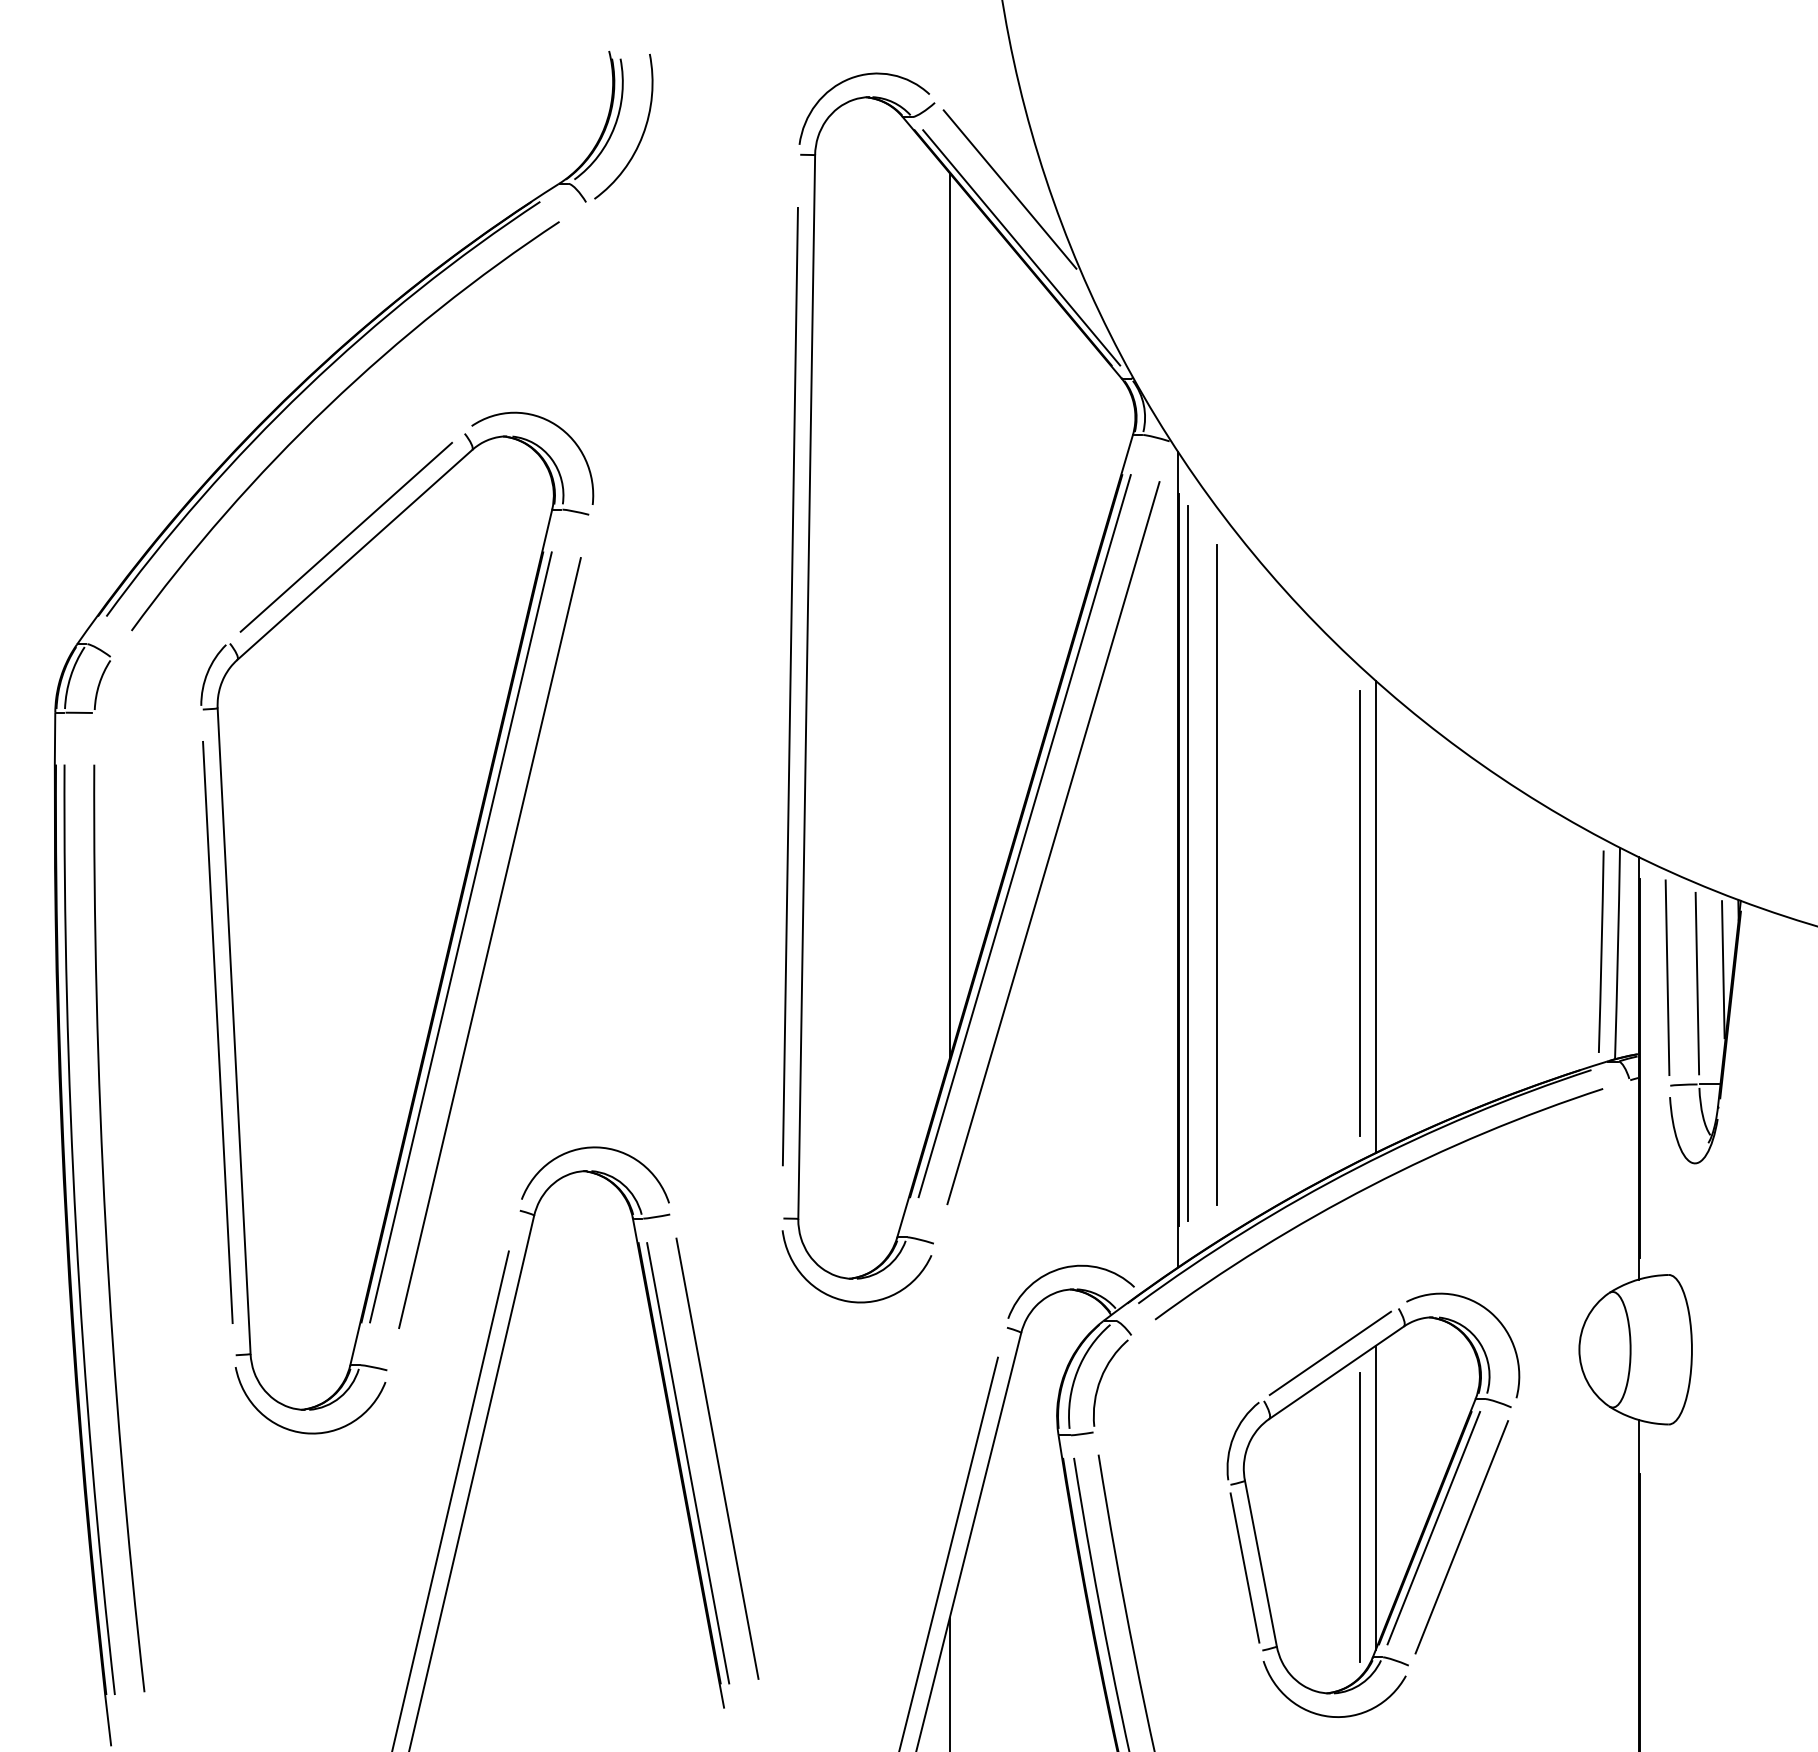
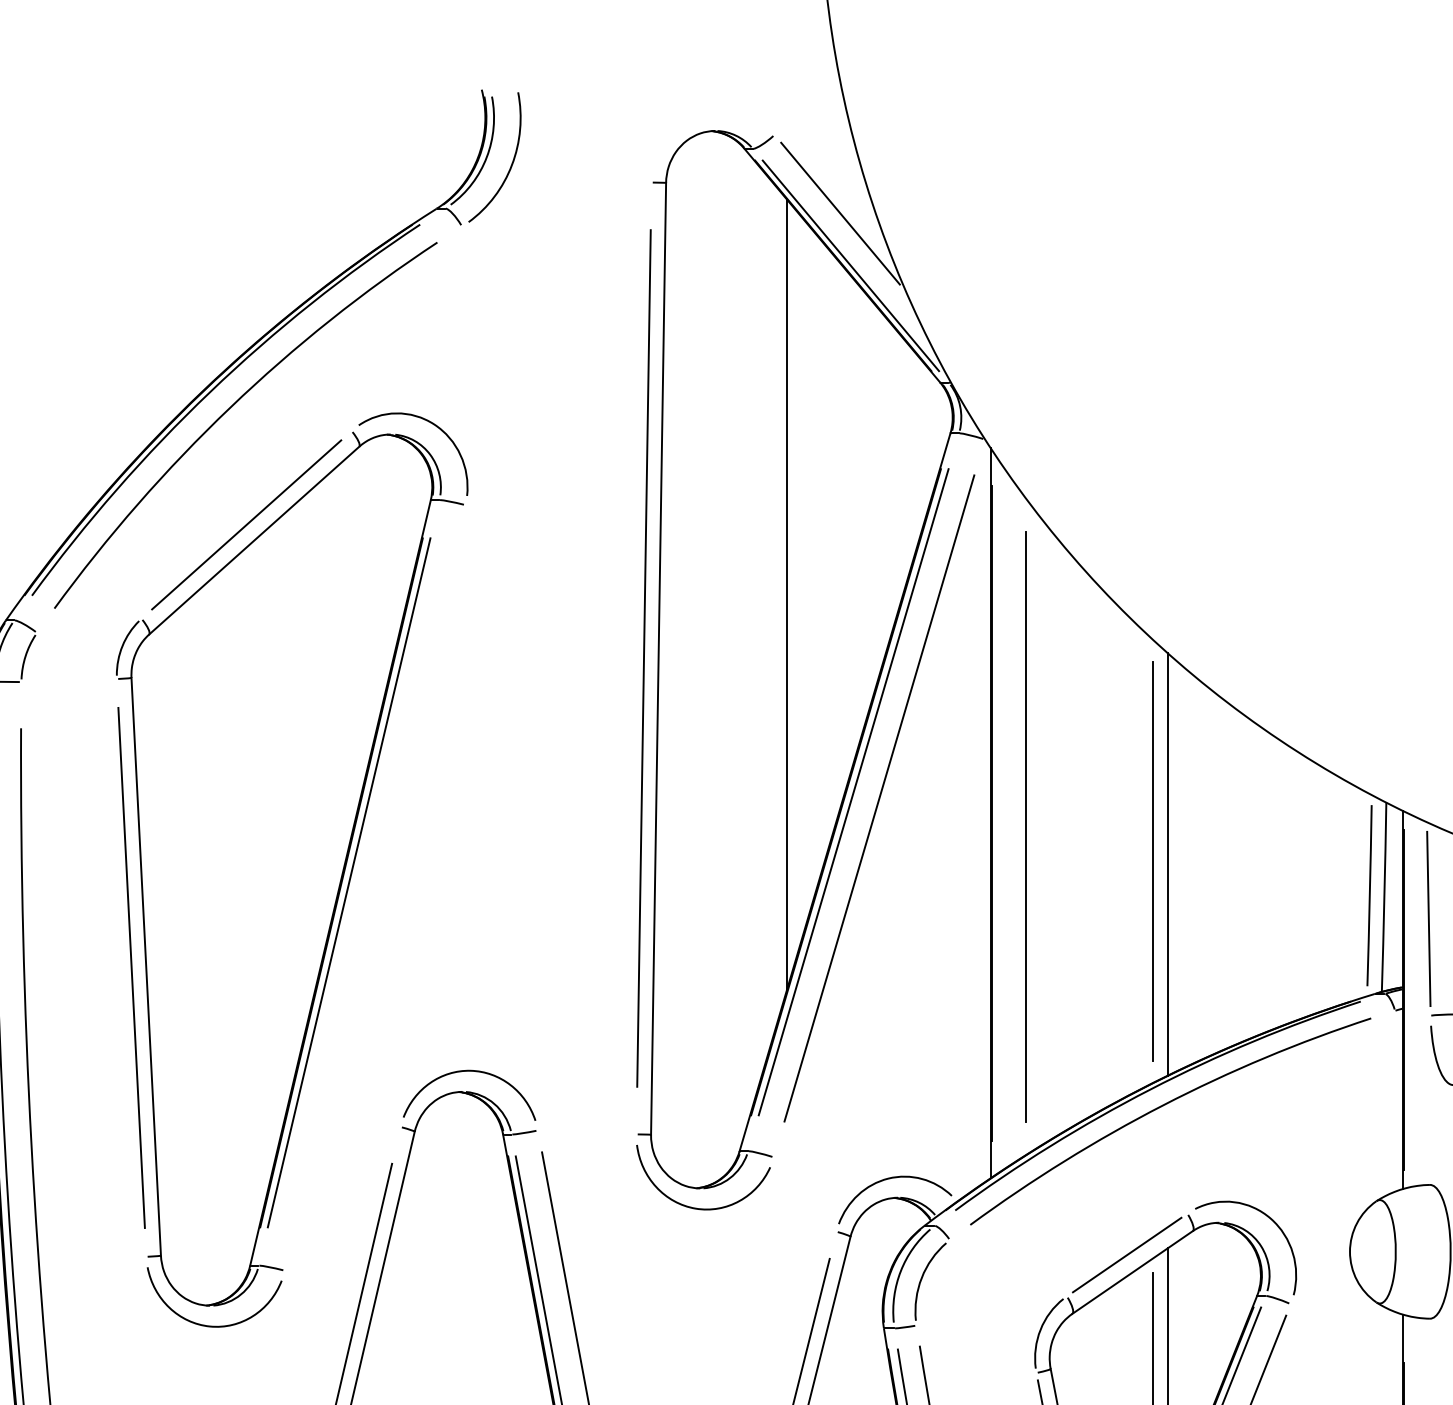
curve: (854, 78) -> (701, 114), removed
line: (1187, 863) -> (999, 816), removed
line: (489, 943) -> (374, 888), removed

